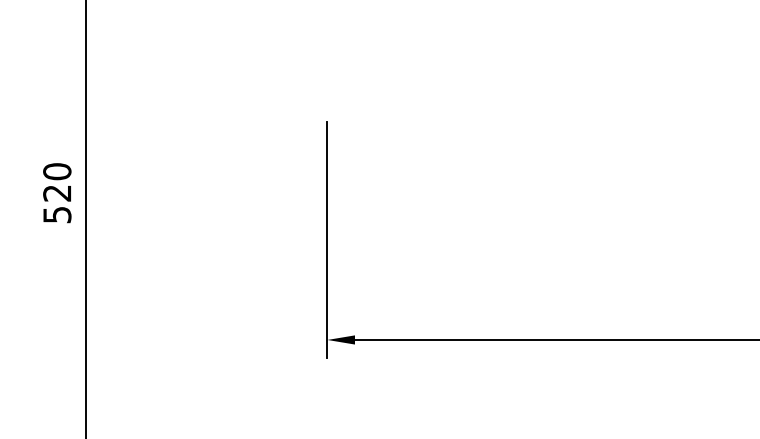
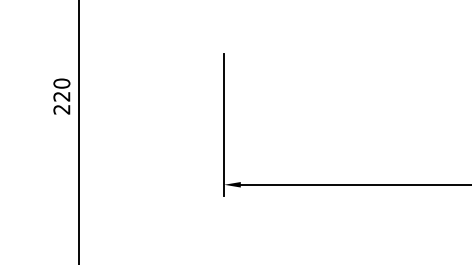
text: (56, 214) -> (61, 109), 520 -> 220

